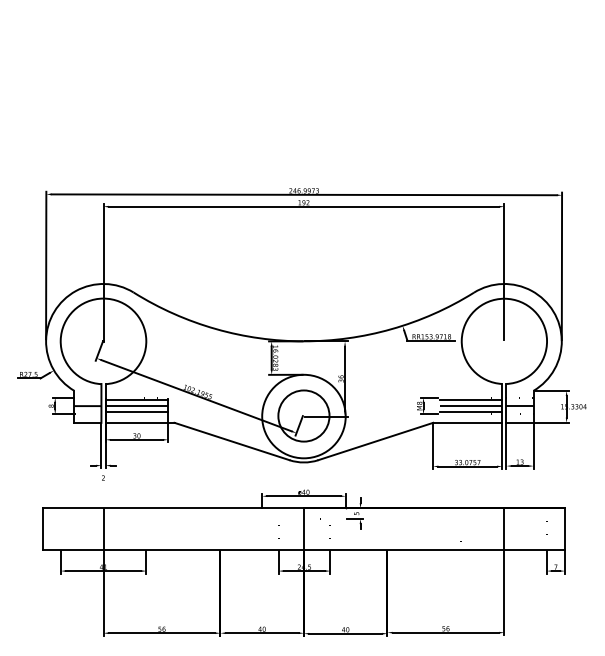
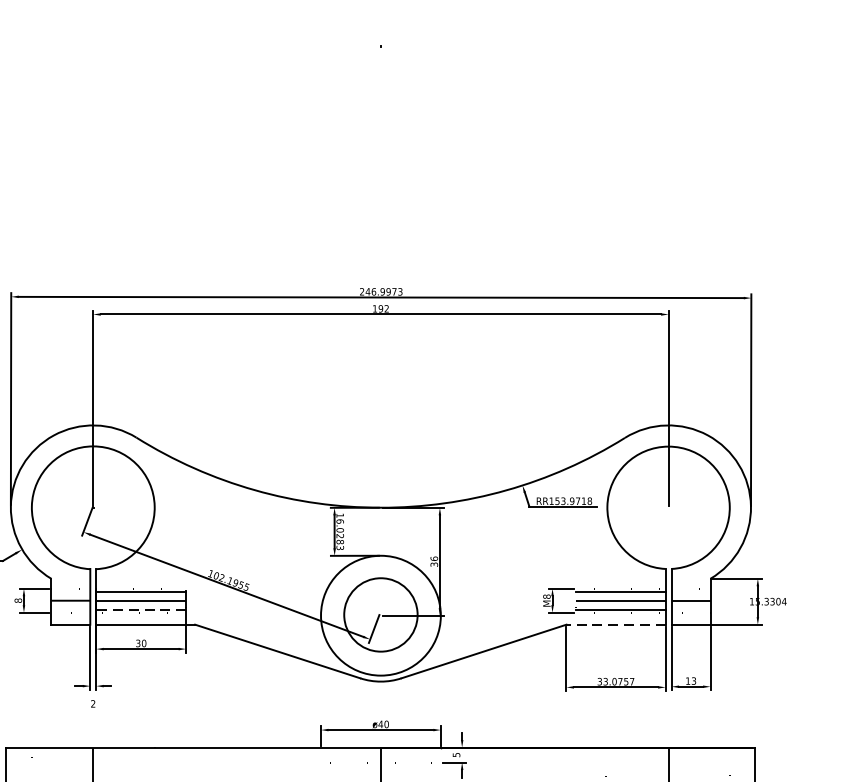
line: (136, 412) -> (140, 609), solid -> dashed
line: (467, 422) -> (615, 624), solid -> dashed

